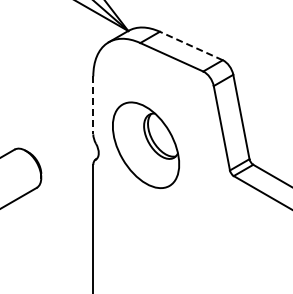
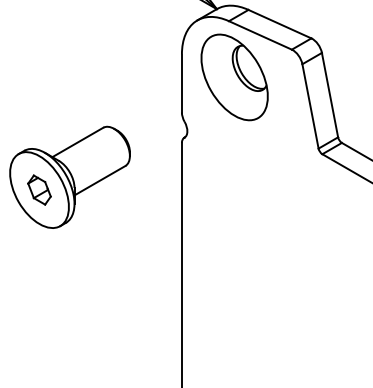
line: (190, 46) -> (279, 24), dashed -> solid
line: (92, 105) -> (181, 83), dashed -> solid
part: (145, 145) -> (234, 77), moved

